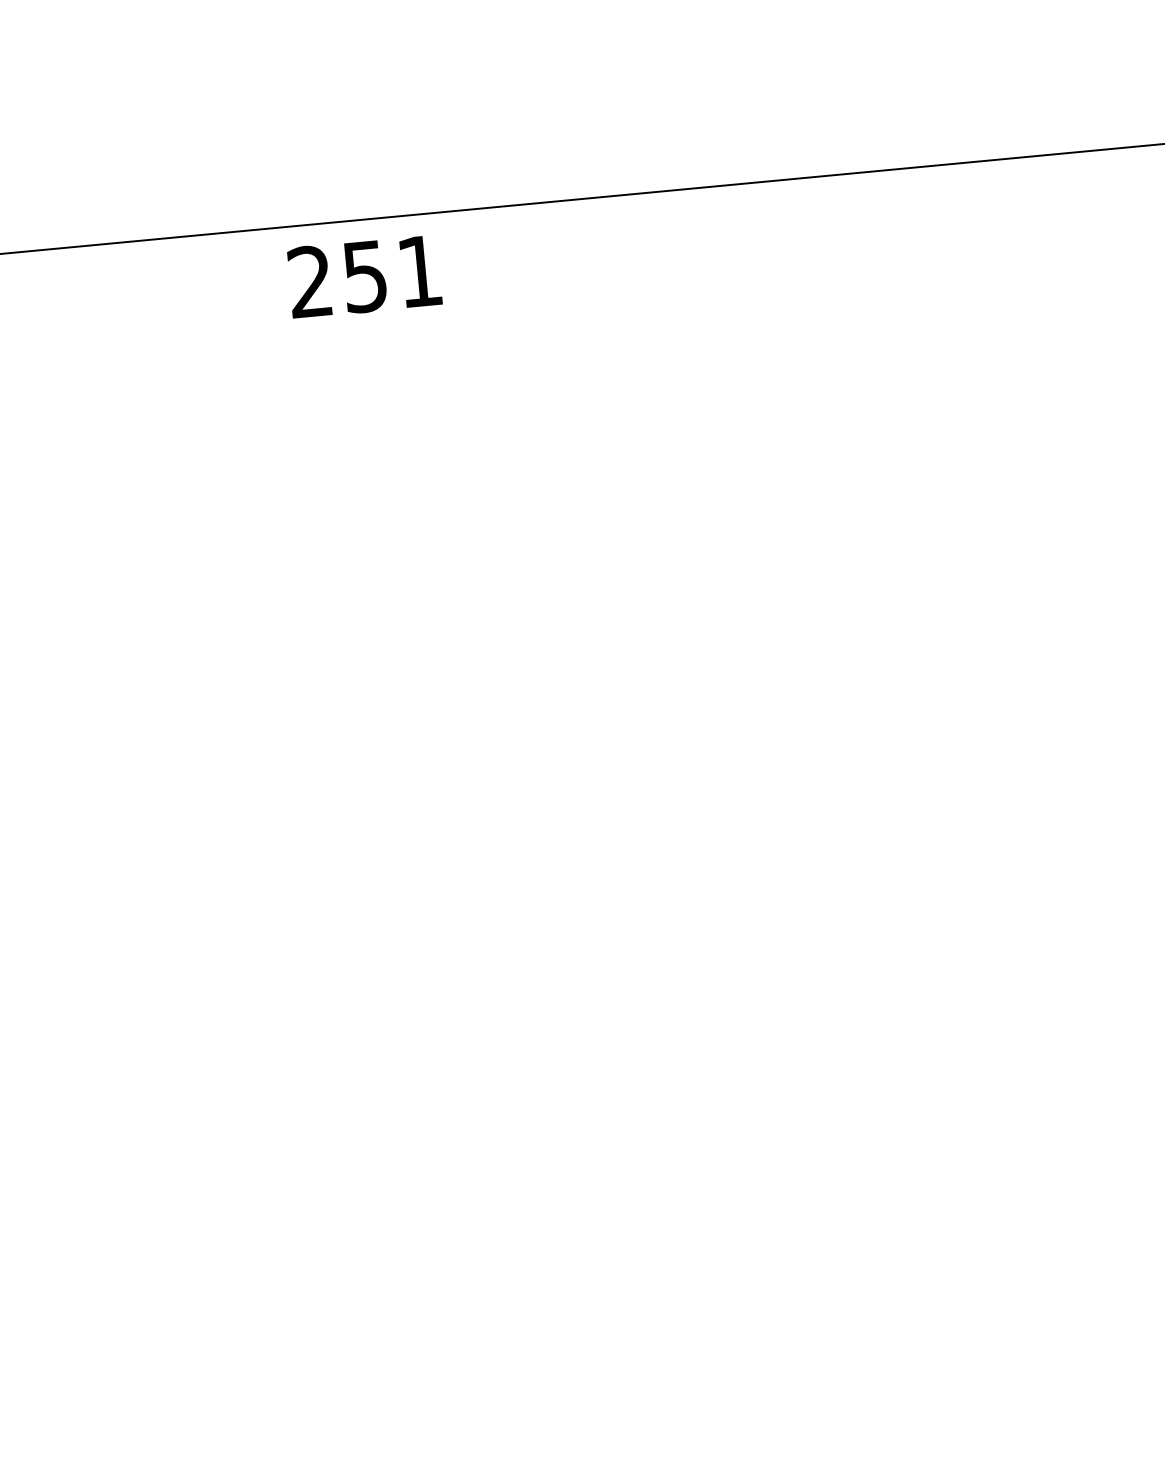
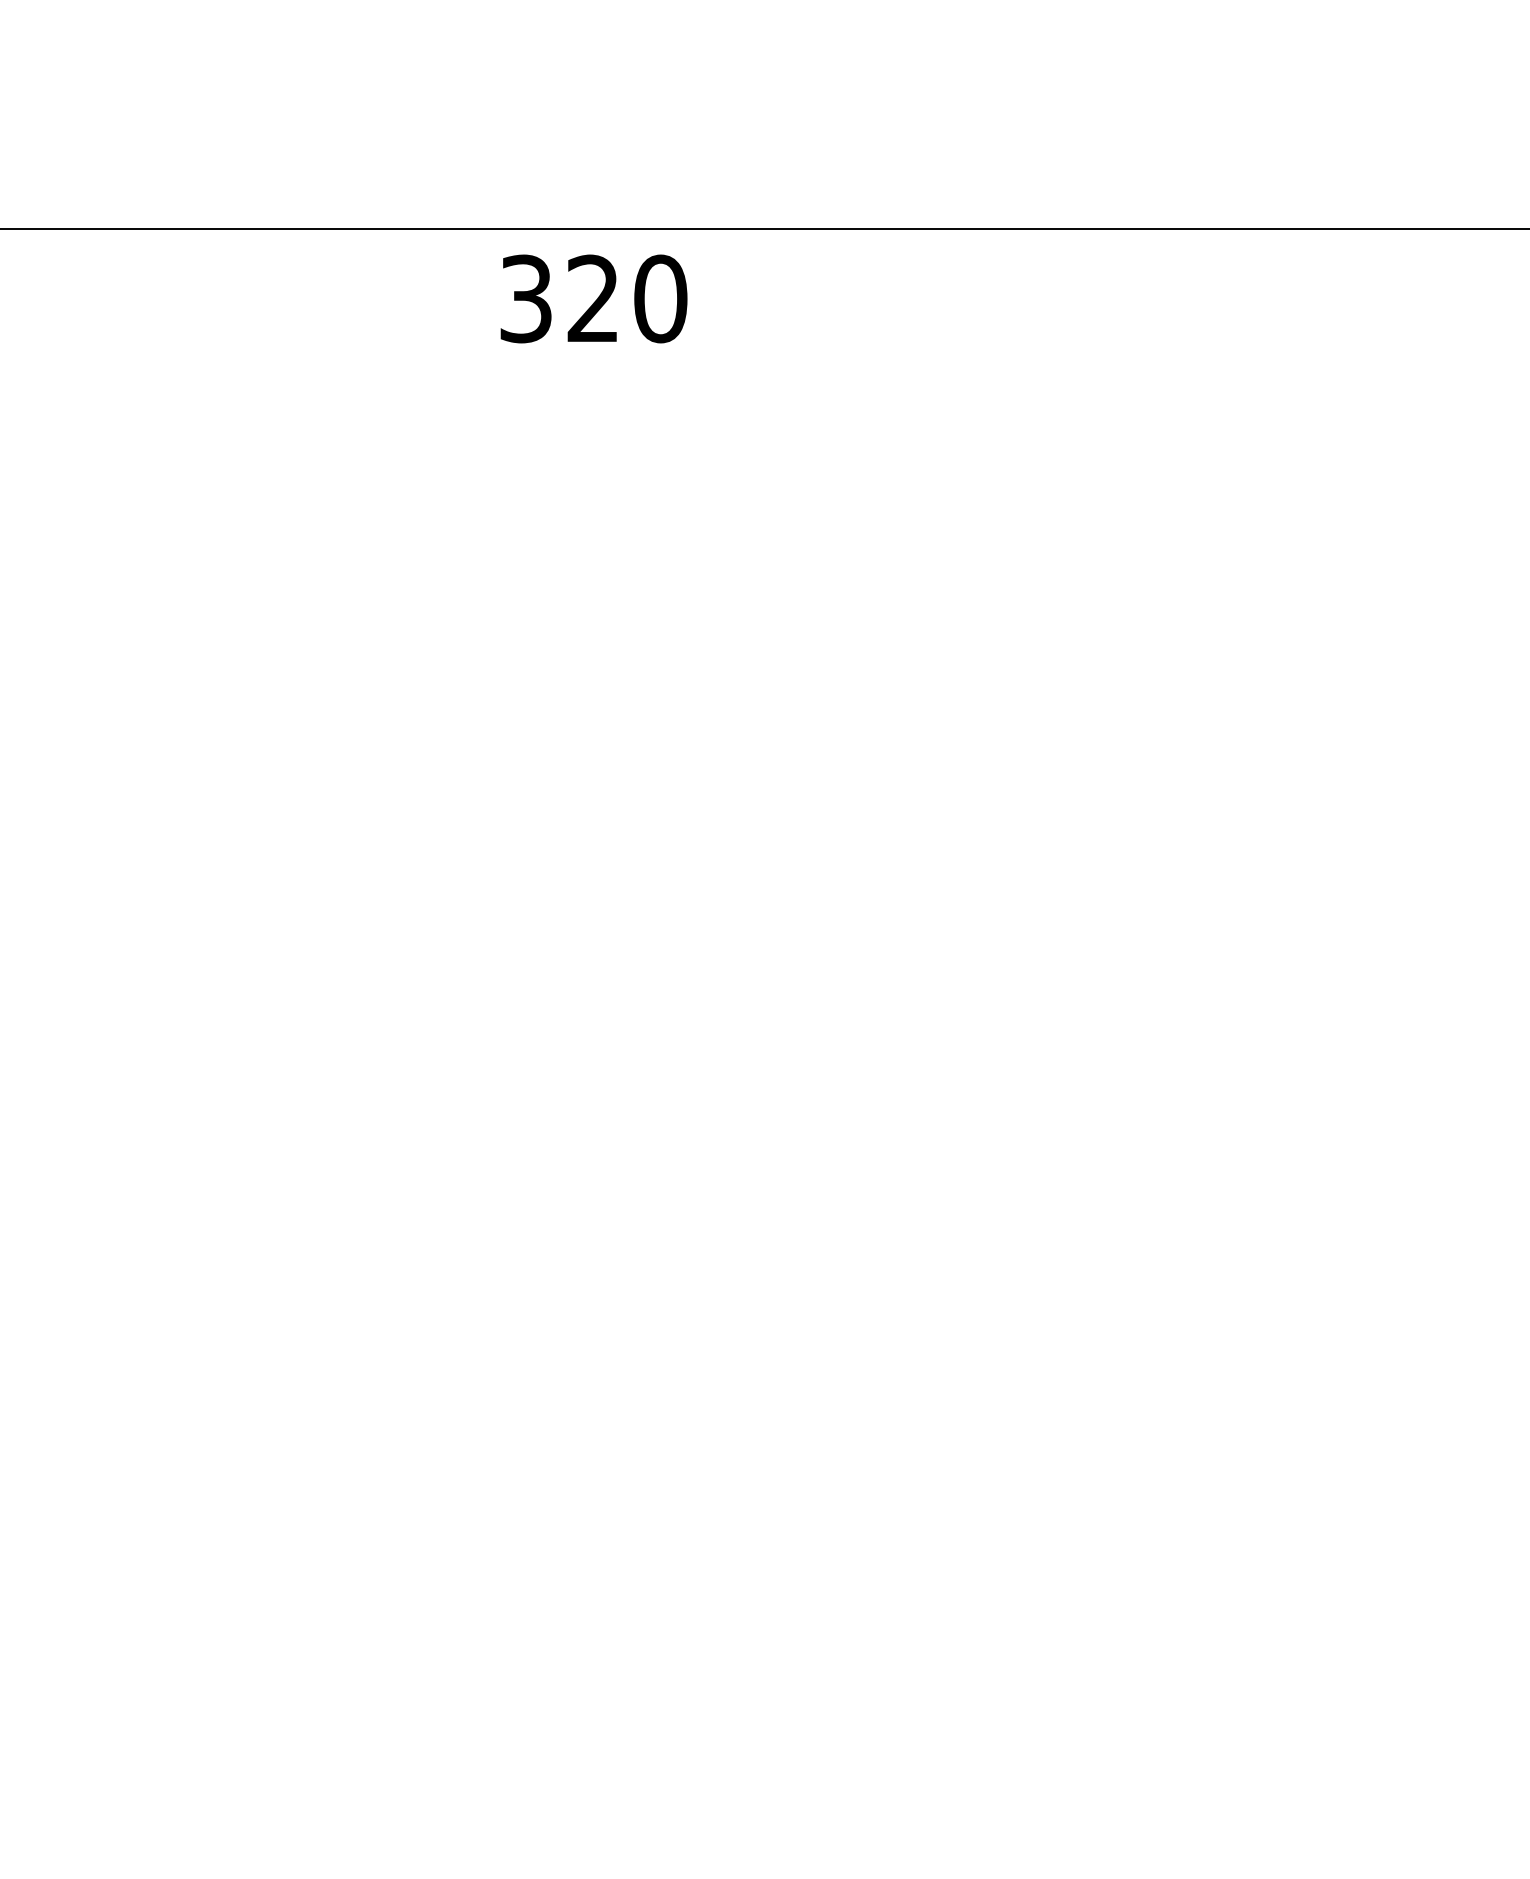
text: (365, 276) -> (593, 298), 251 -> 320

